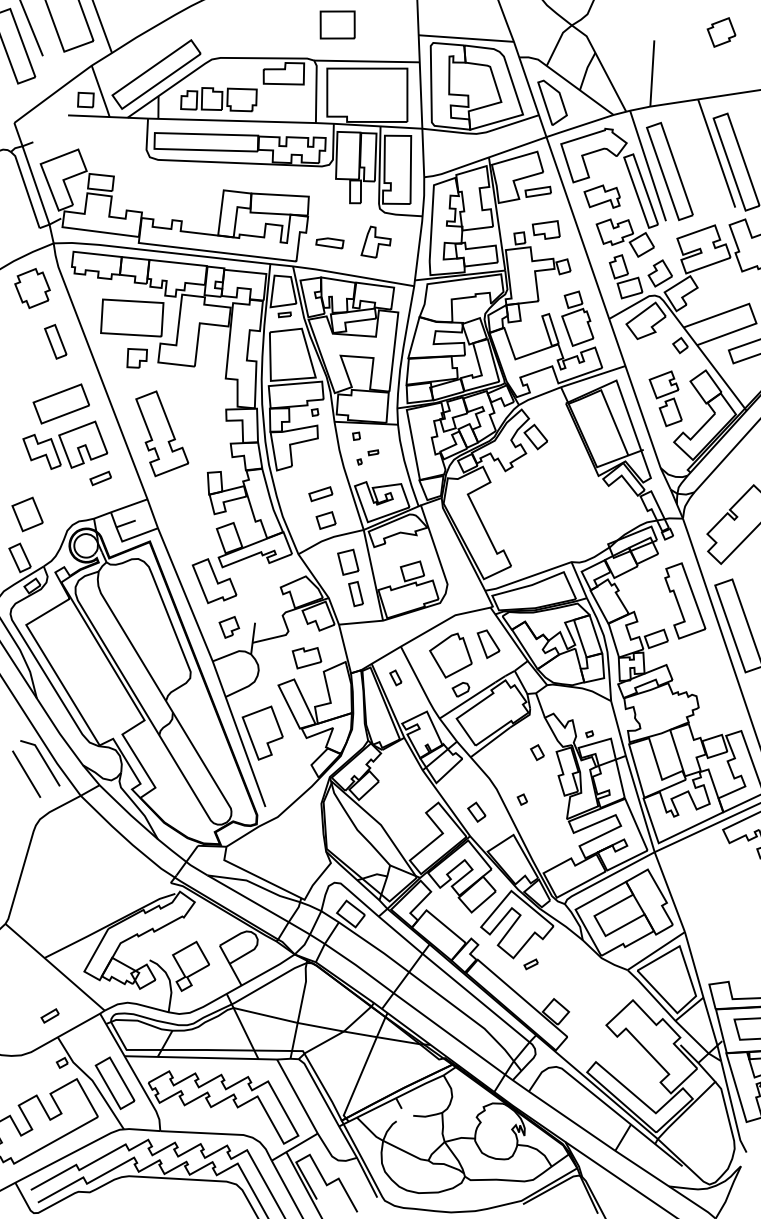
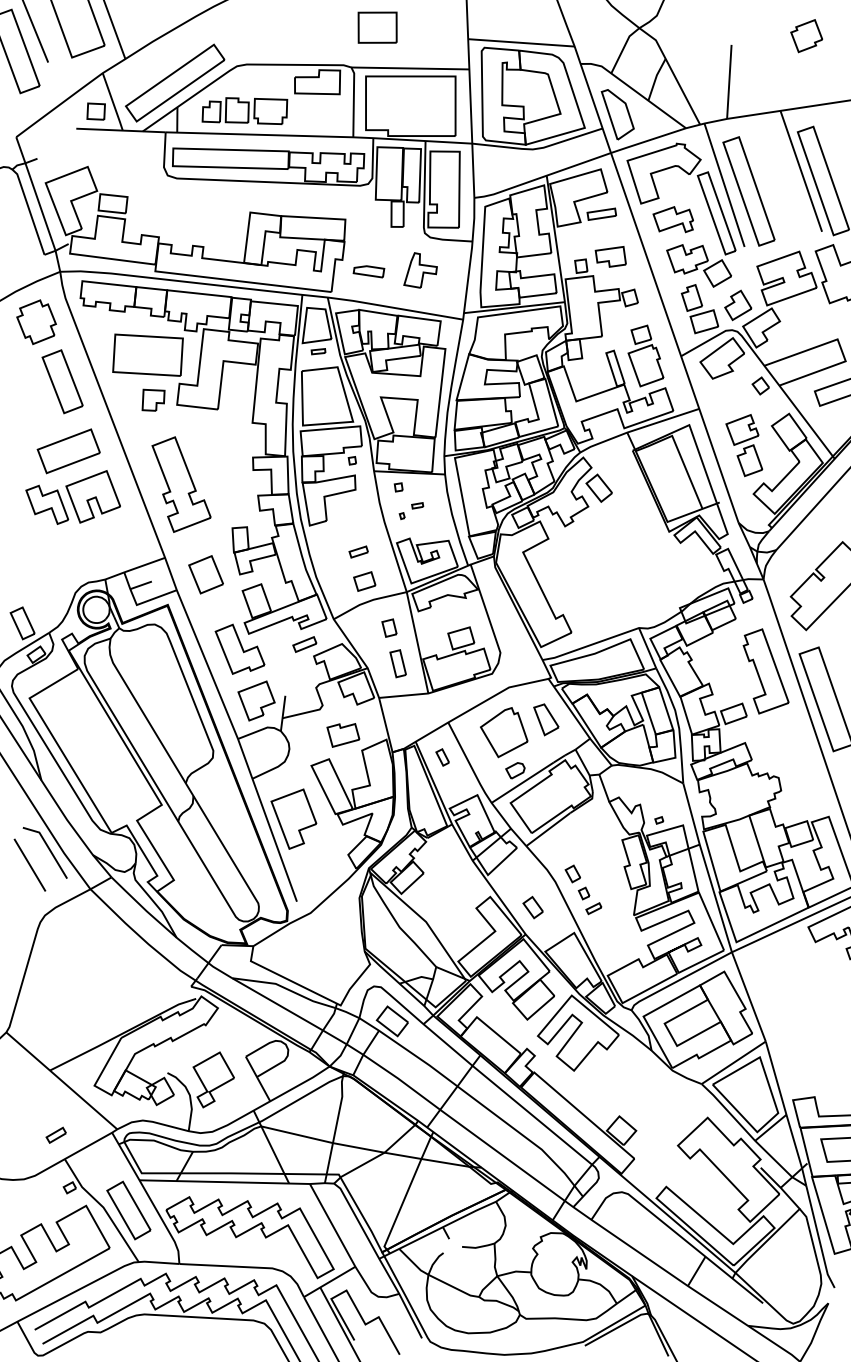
part: (55, 341) -> (62, 381), size x1.67
part: (100, 478) -> (304, 644), moved
part: (320, 493) -> (358, 551), size x0.71
part: (27, 514) -> (205, 574), moved
part: (348, 561) -> (389, 627), size x0.62
part: (229, 626) -> (256, 700), size x1.67
part: (537, 752) -> (572, 873), moved
part: (530, 964) -> (593, 908), moved

